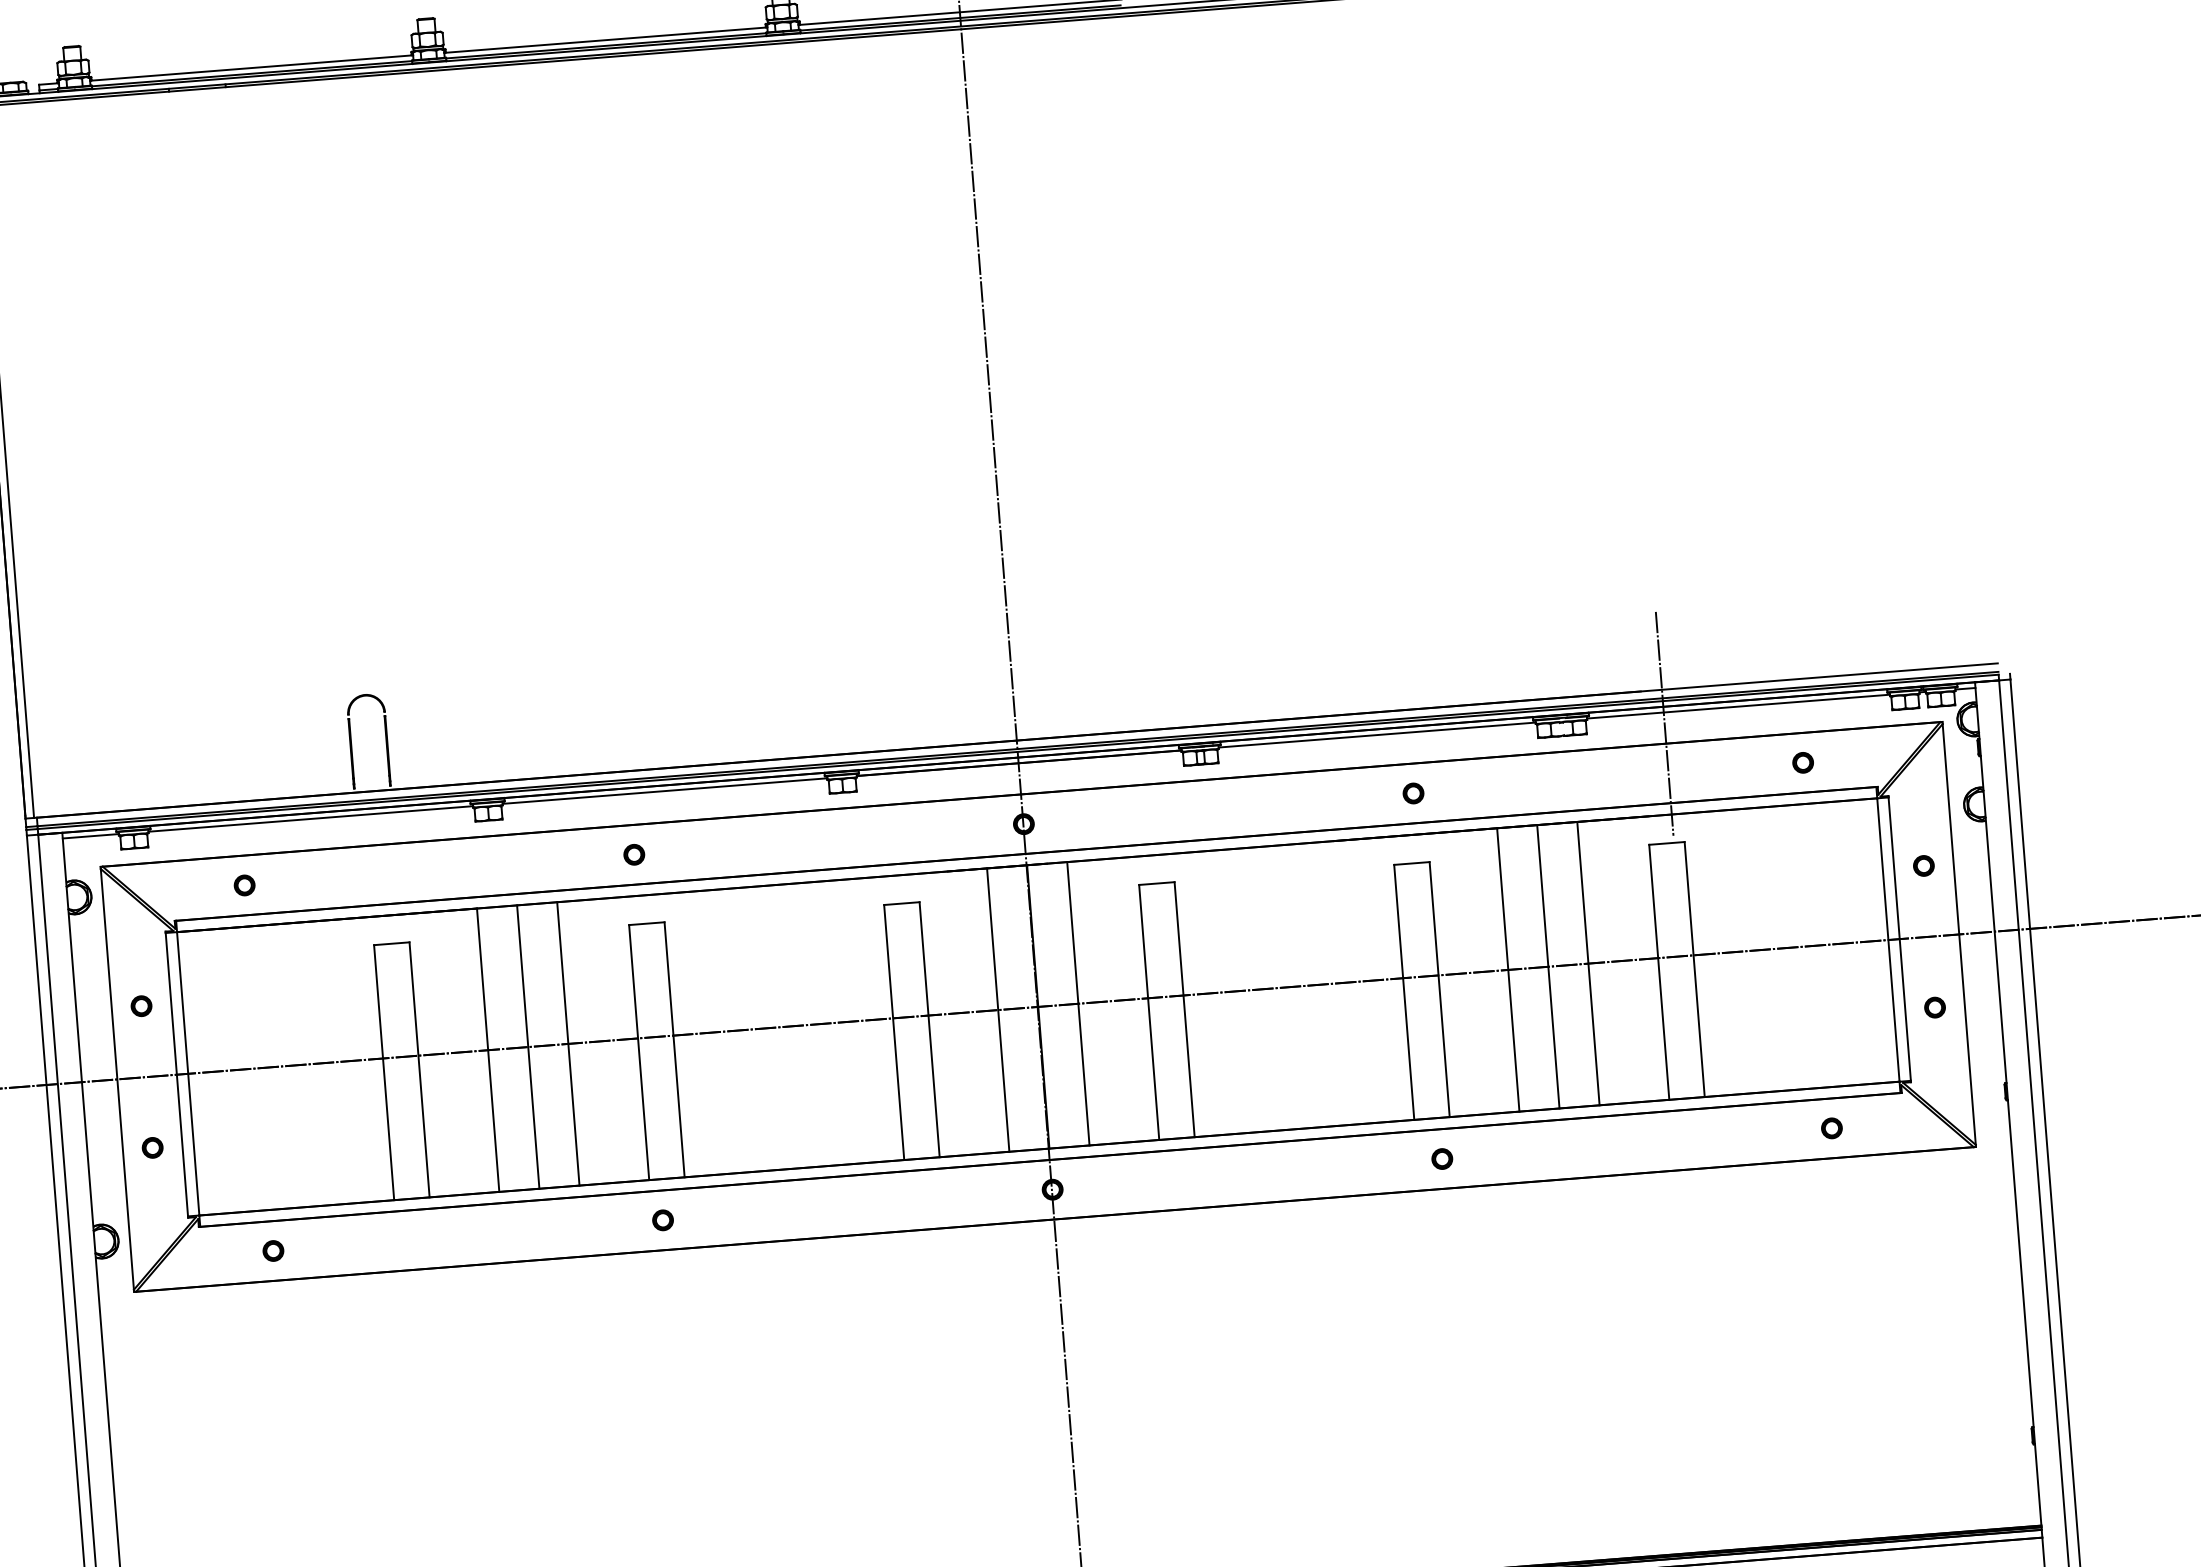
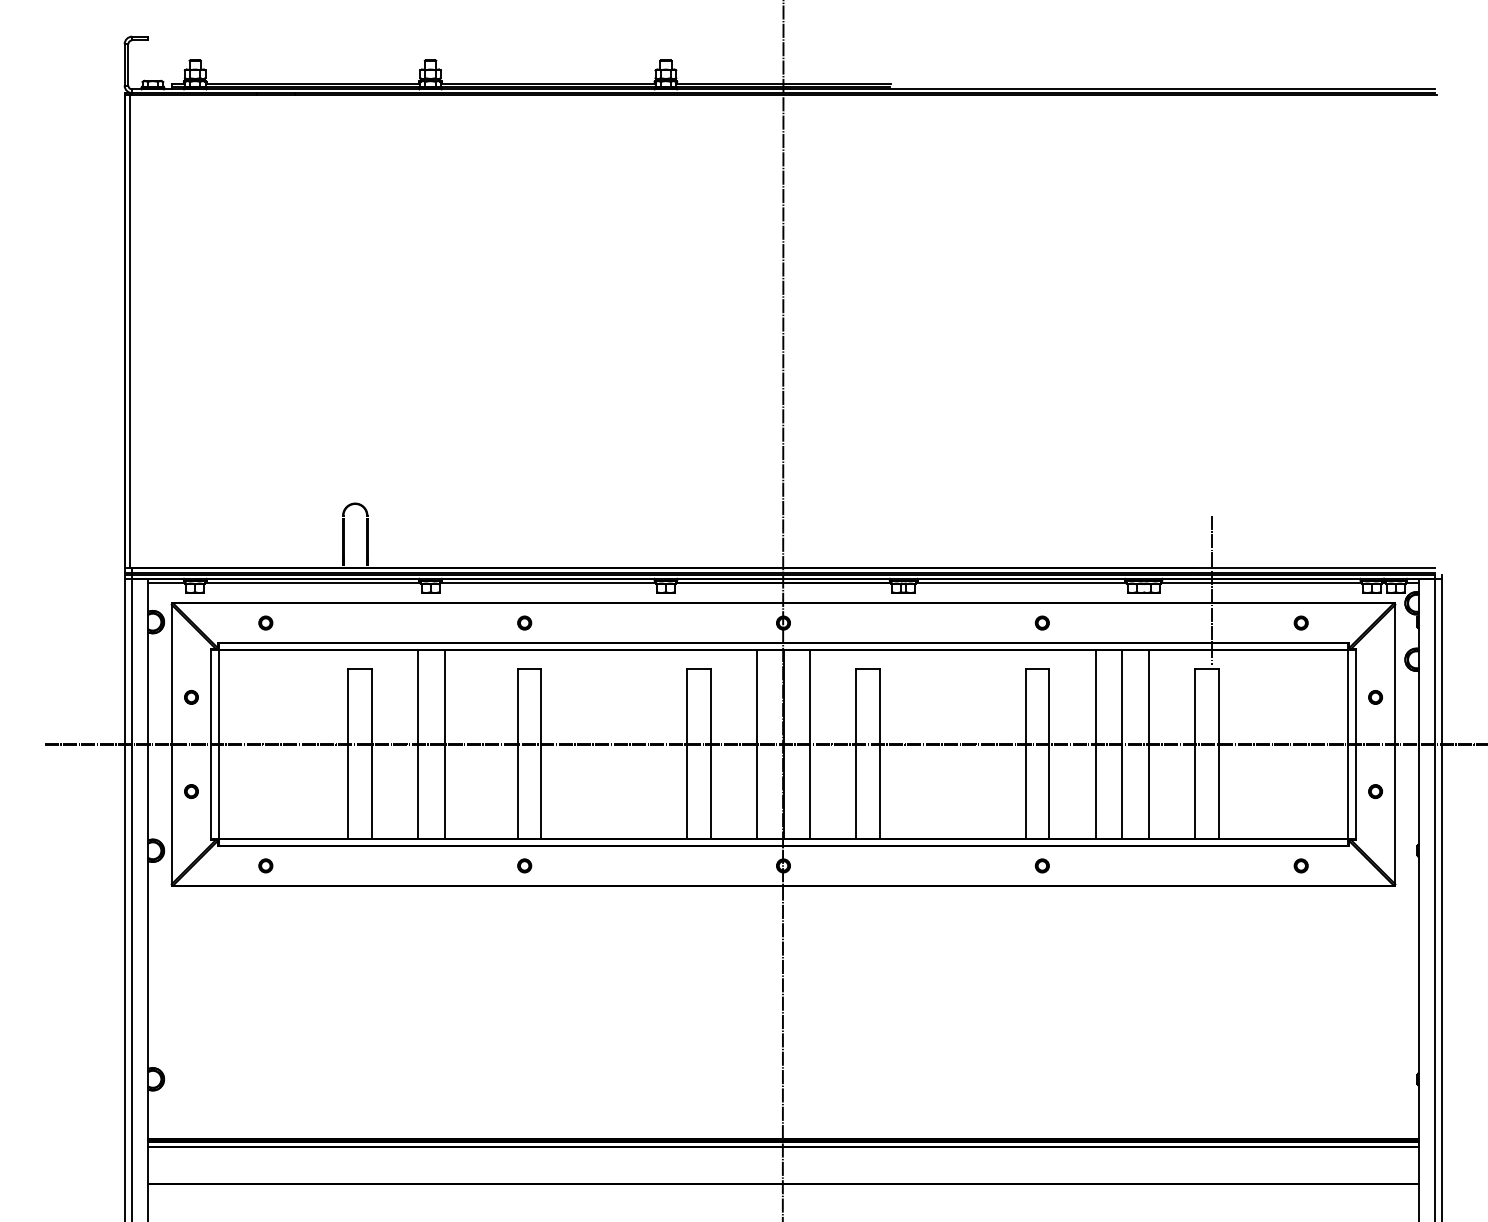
line: (568, 1043) -> (471, 744), removed

